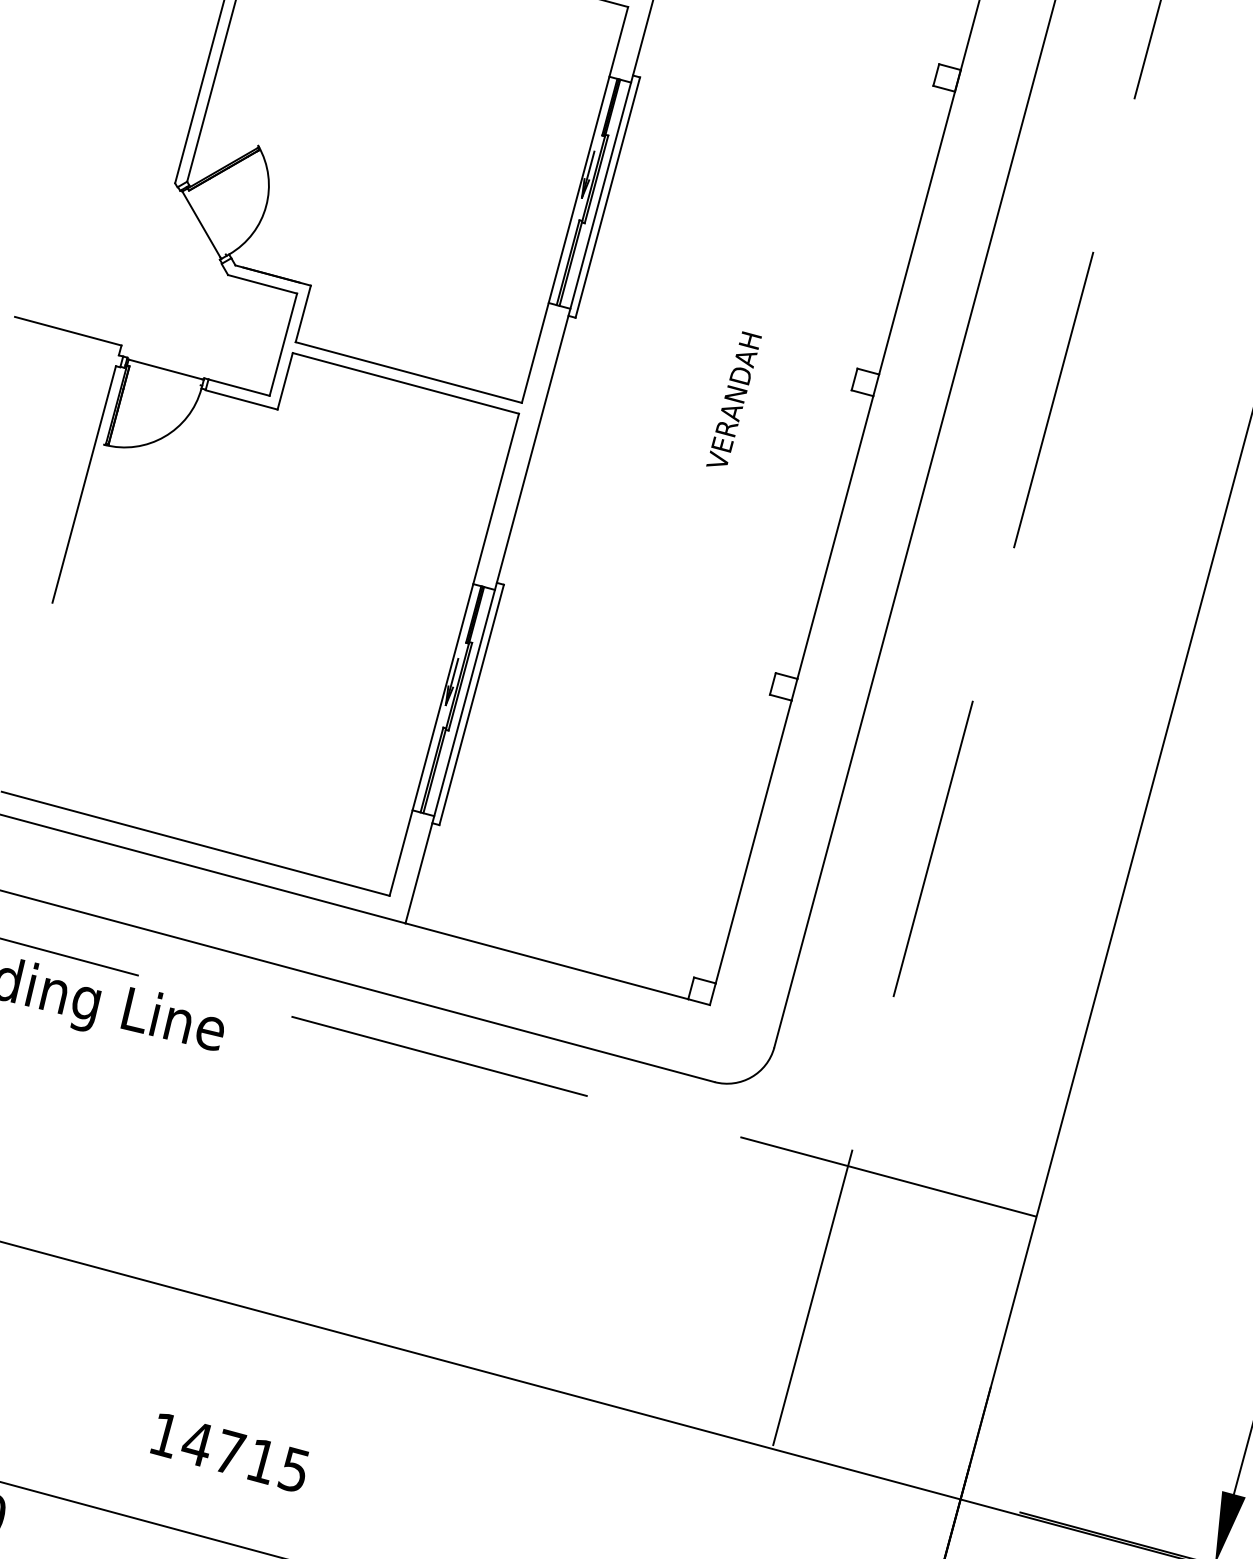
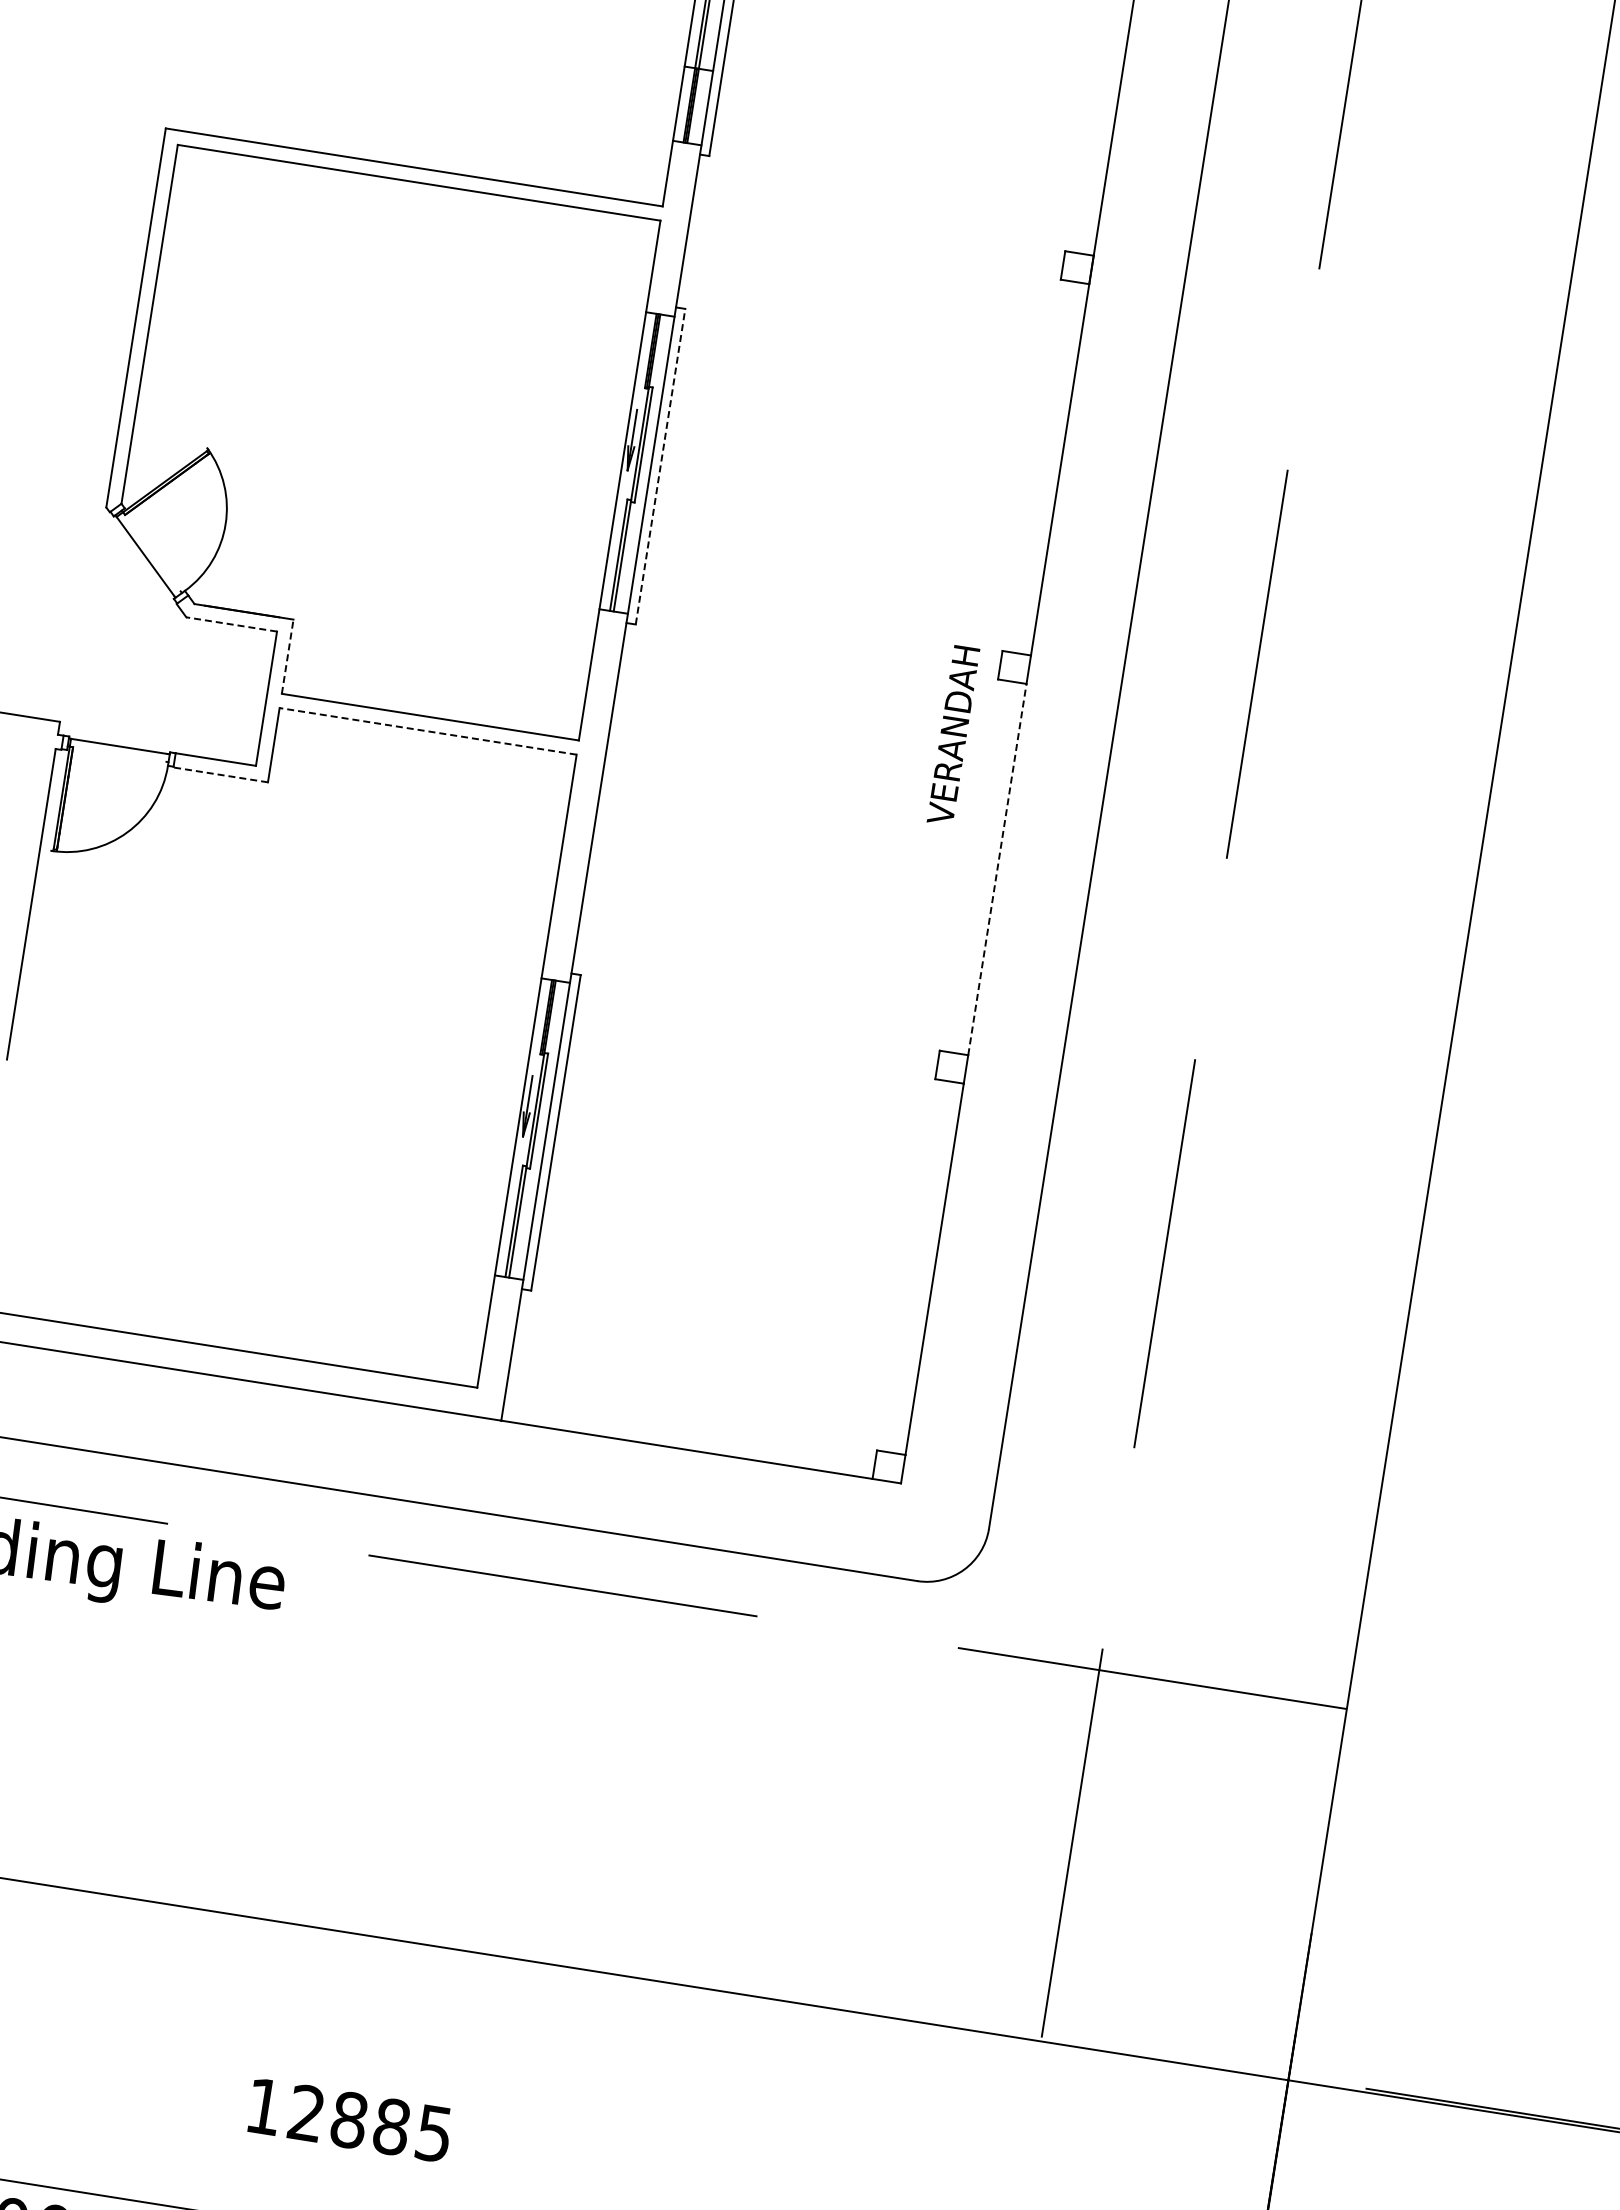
line: (607, 197) -> (660, 466), solid -> dashed
line: (262, 284) -> (231, 624), solid -> dashed
line: (303, 313) -> (287, 656), solid -> dashed
line: (405, 383) -> (427, 731), solid -> dashed
line: (241, 399) -> (220, 774), solid -> dashed
text: (734, 399) -> (953, 733), moved
line: (835, 537) -> (997, 869), solid -> dashed
text: (228, 1452) -> (347, 2120), 14715 -> 12885

